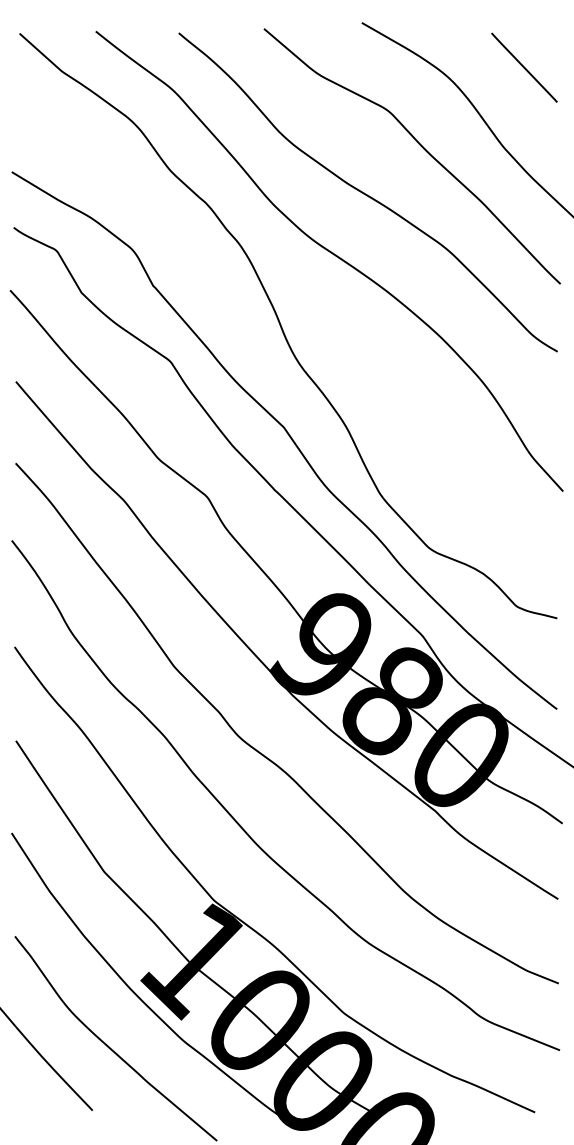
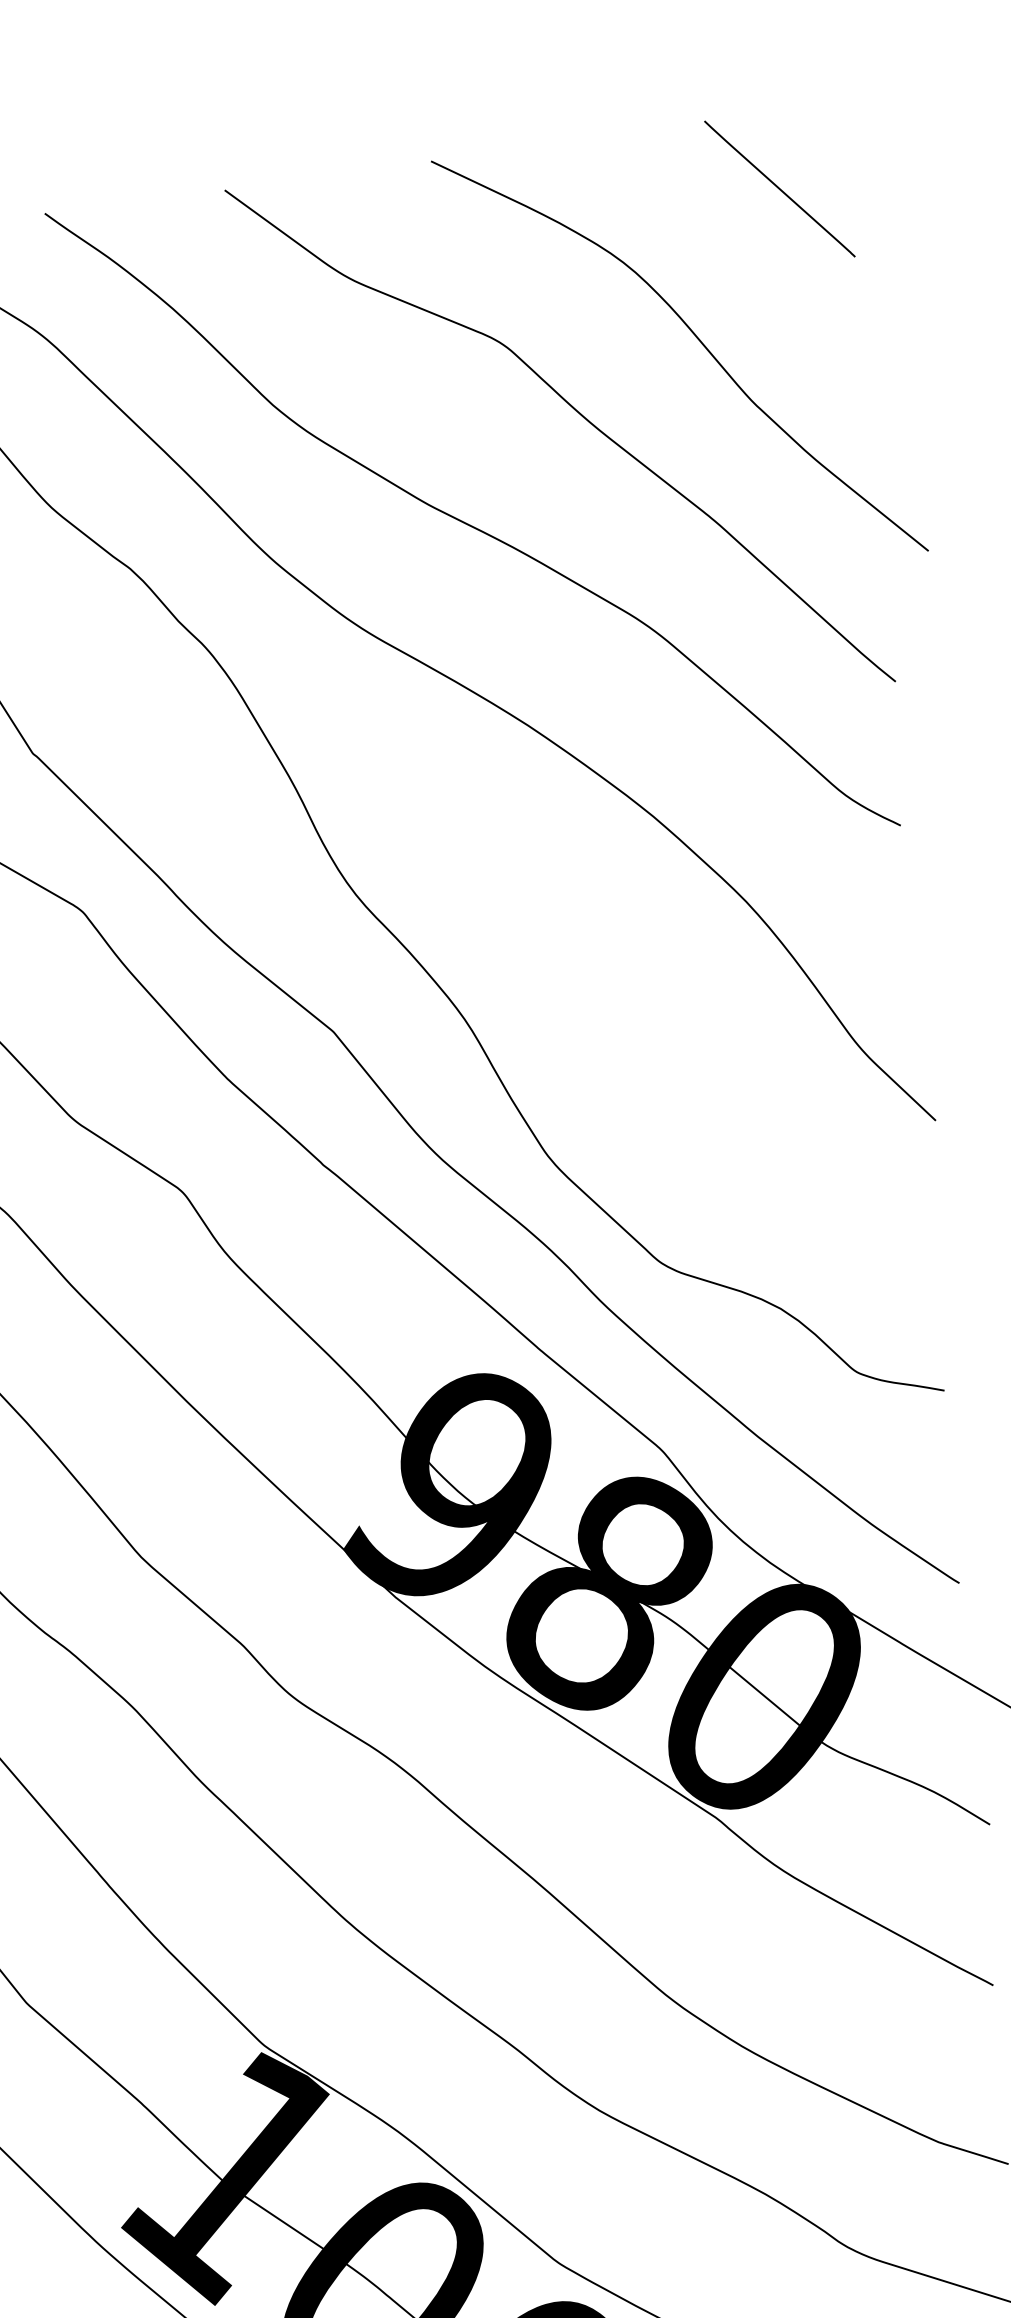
line: (524, 67) -> (779, 188), moved

